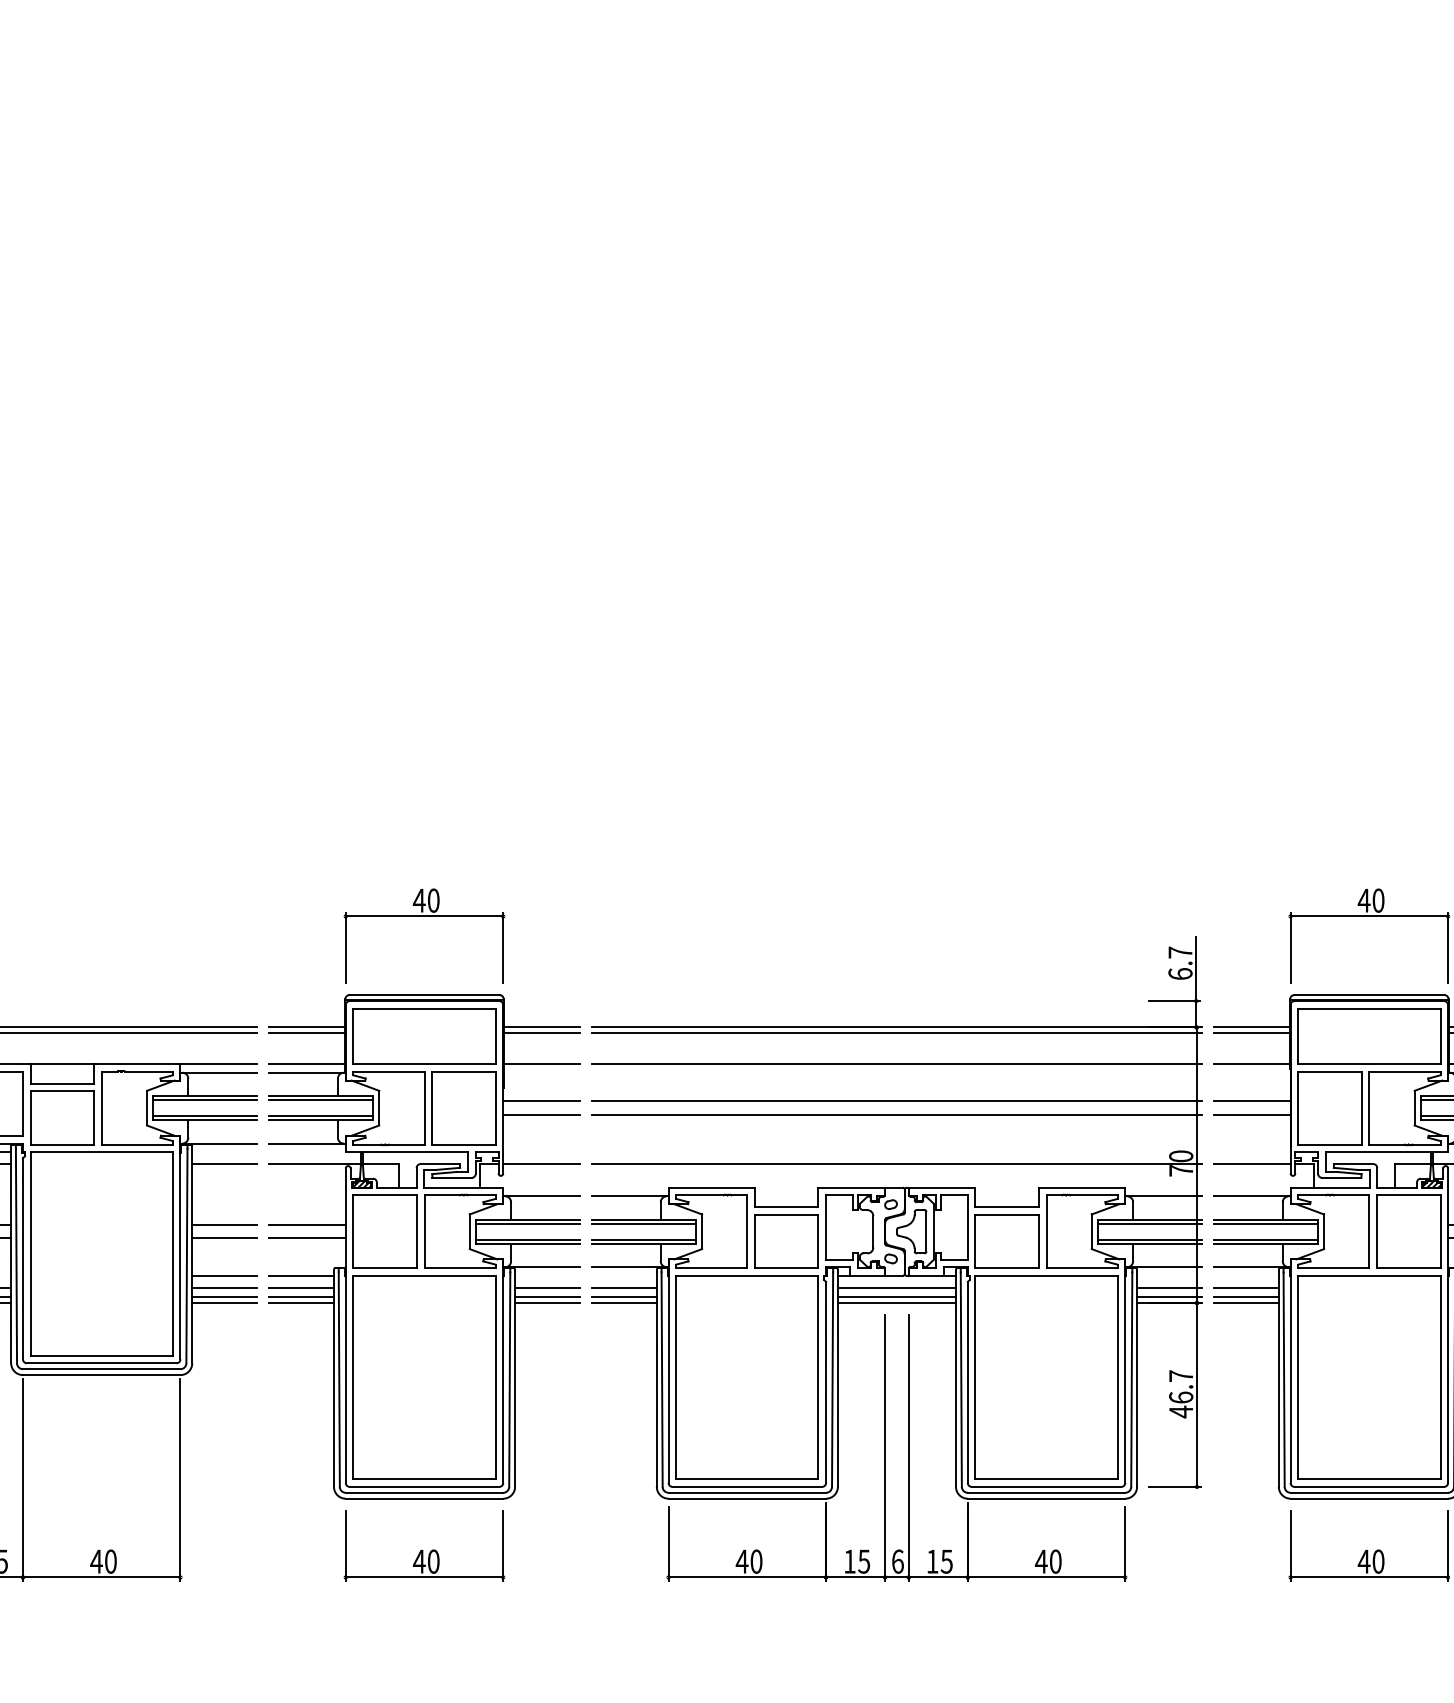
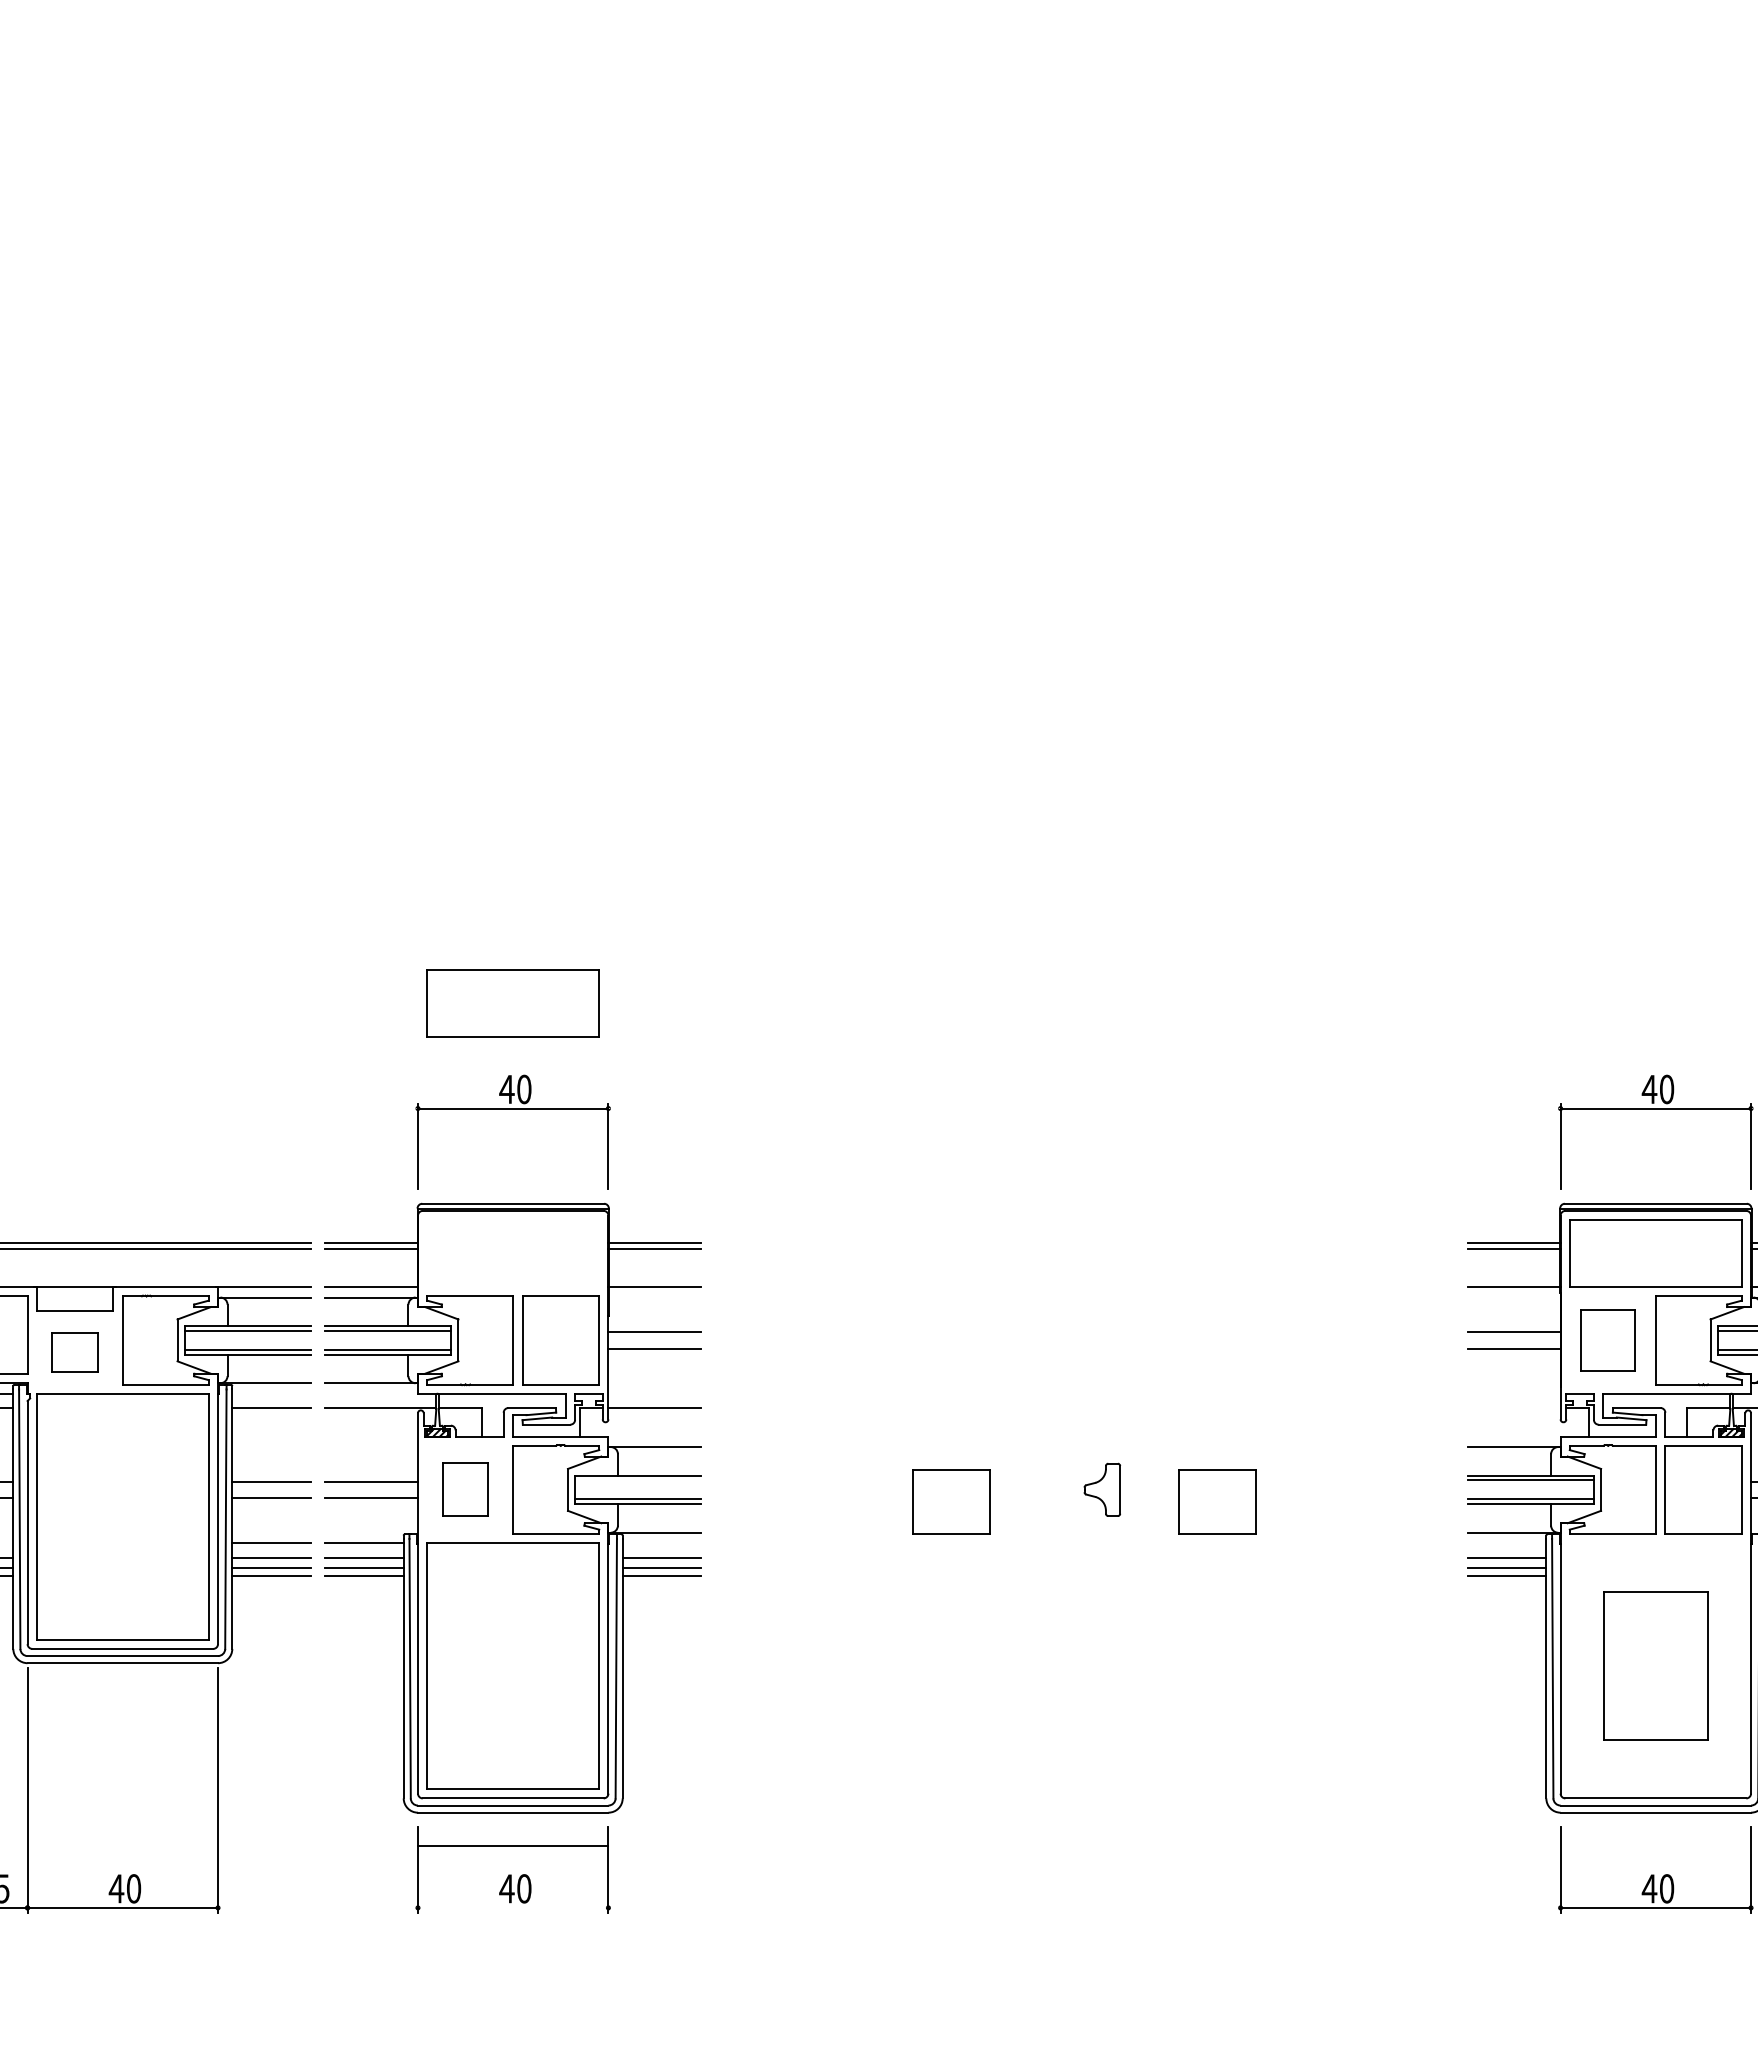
part: (423, 1036) -> (512, 1003), moved
part: (1329, 1108) -> (1607, 1340), size x0.7
part: (61, 1118) -> (74, 1352), size x0.6
line: (1251, 1164) -> (1513, 1408), removed
line: (528, 1224) -> (638, 1480), removed
part: (385, 1231) -> (465, 1489), size x0.6
part: (896, 1258) -> (1084, 1522), removed
part: (1369, 1376) -> (1655, 1665), size x0.6
line: (424, 1577) -> (513, 1845), moved

